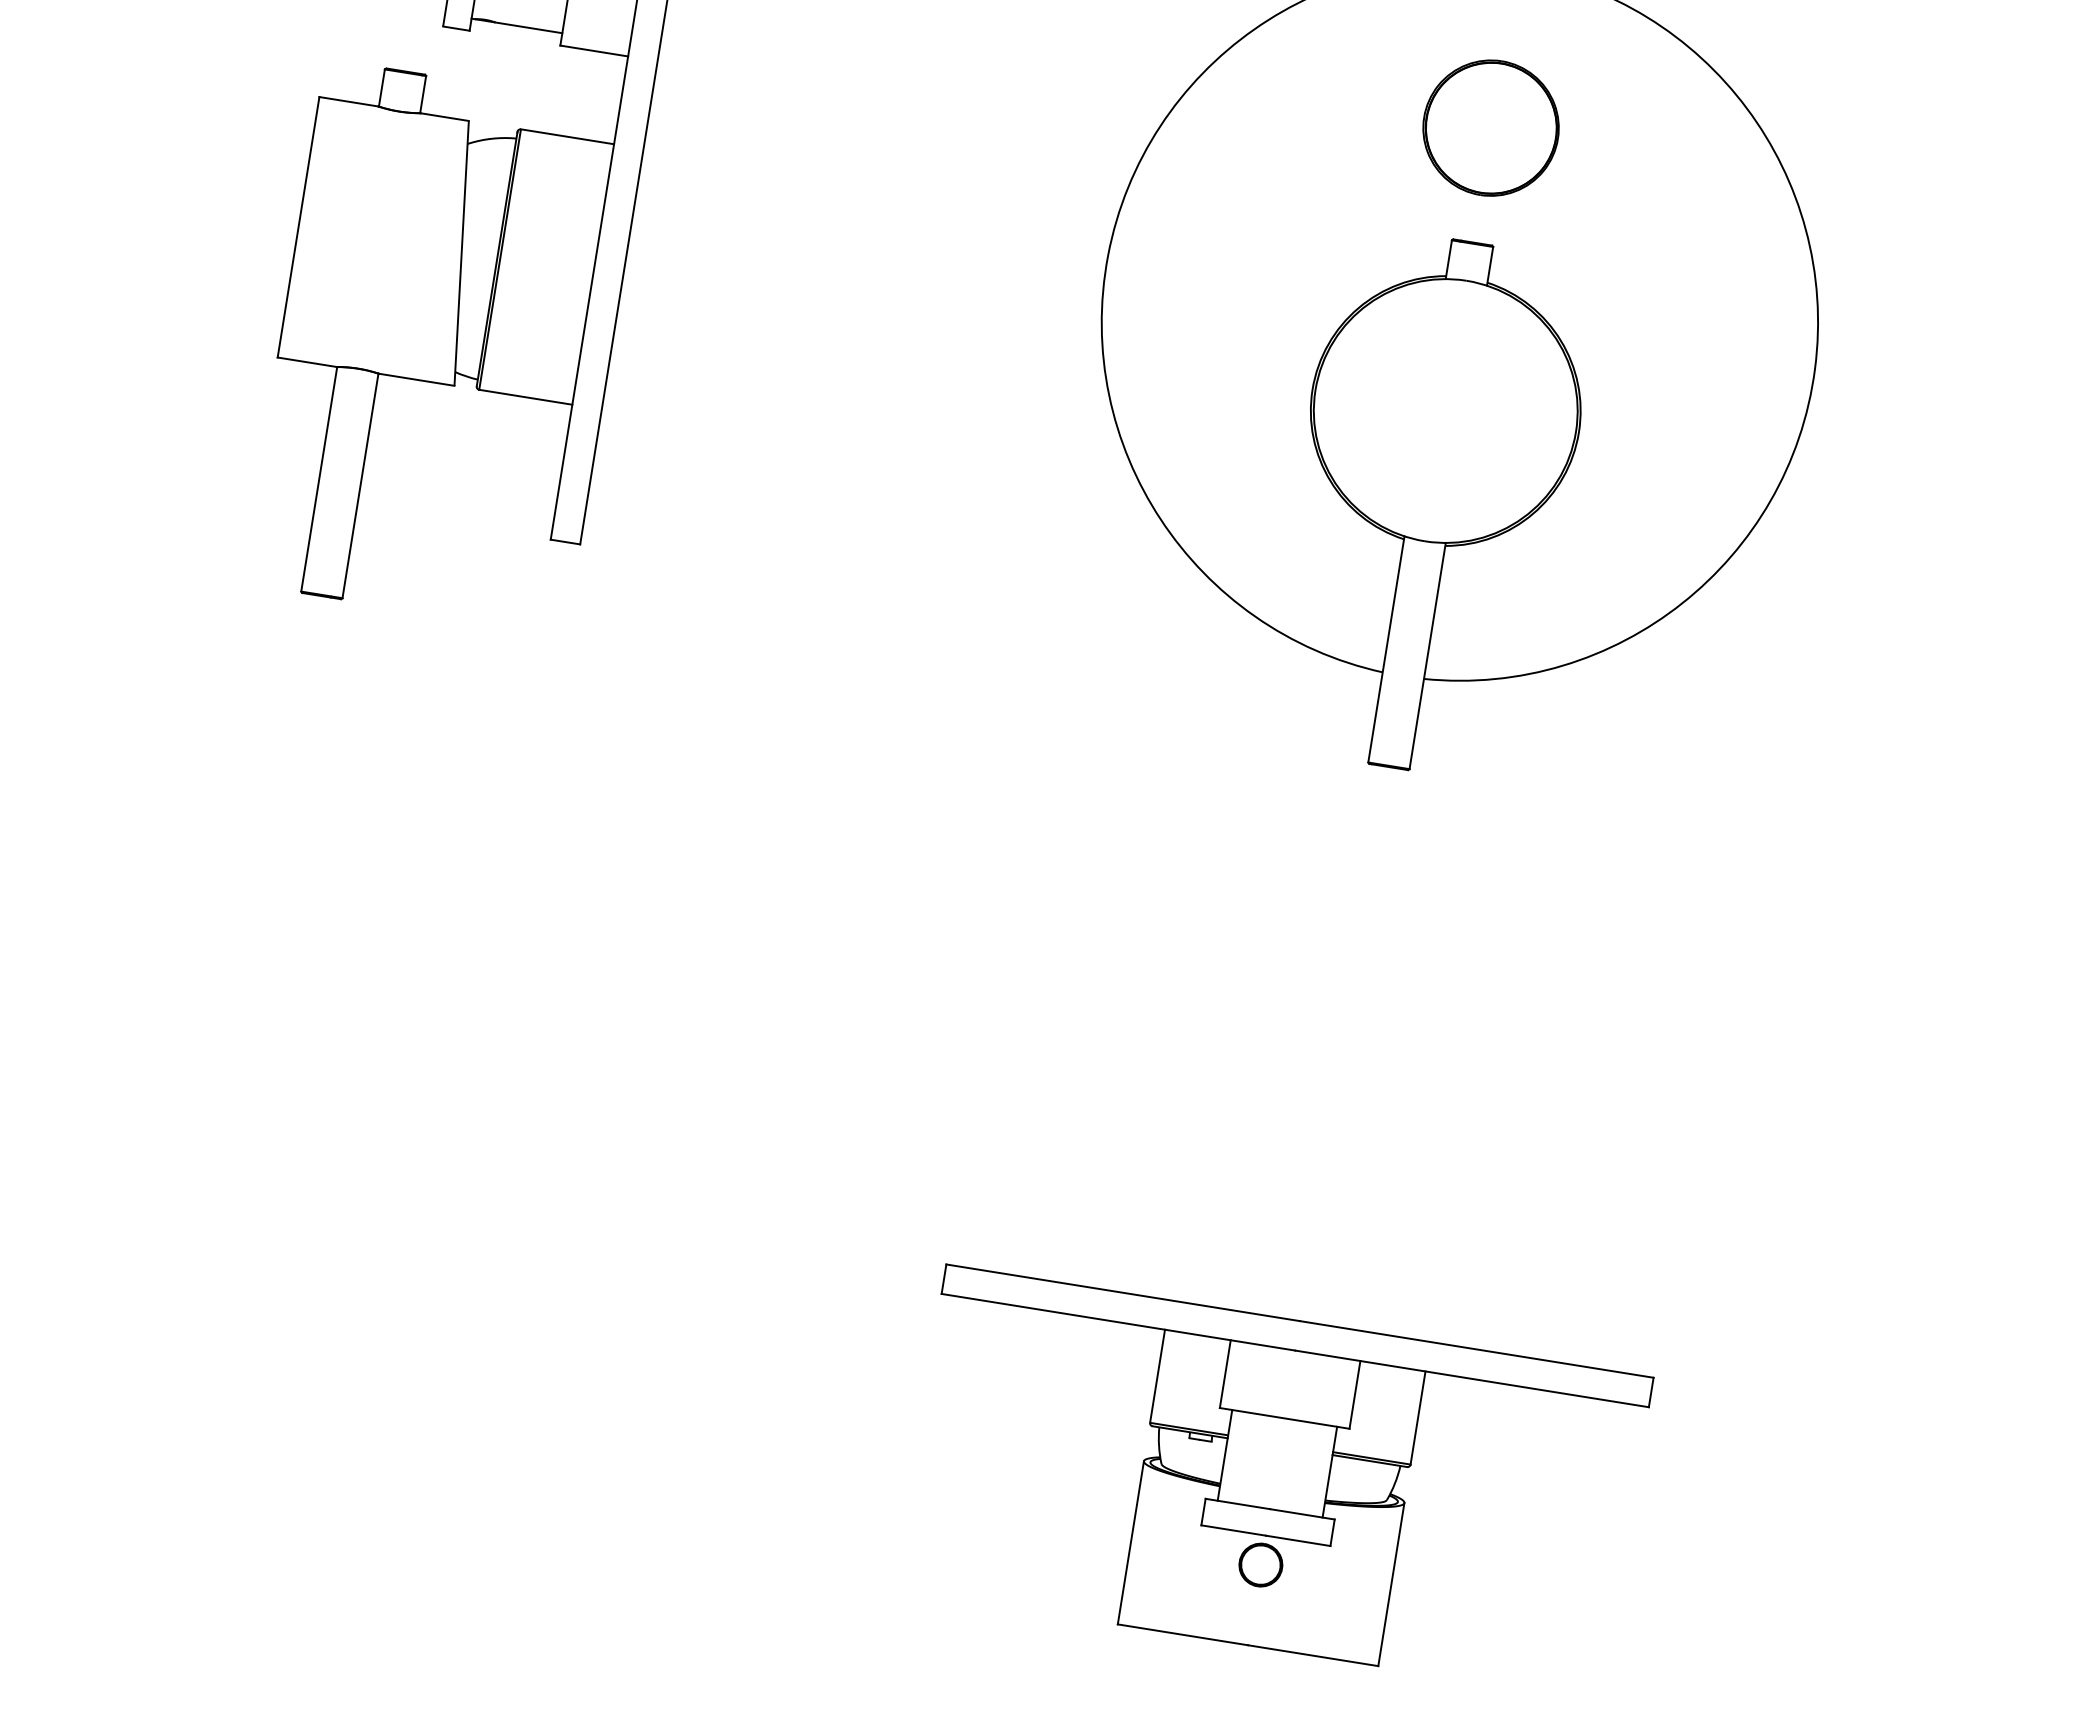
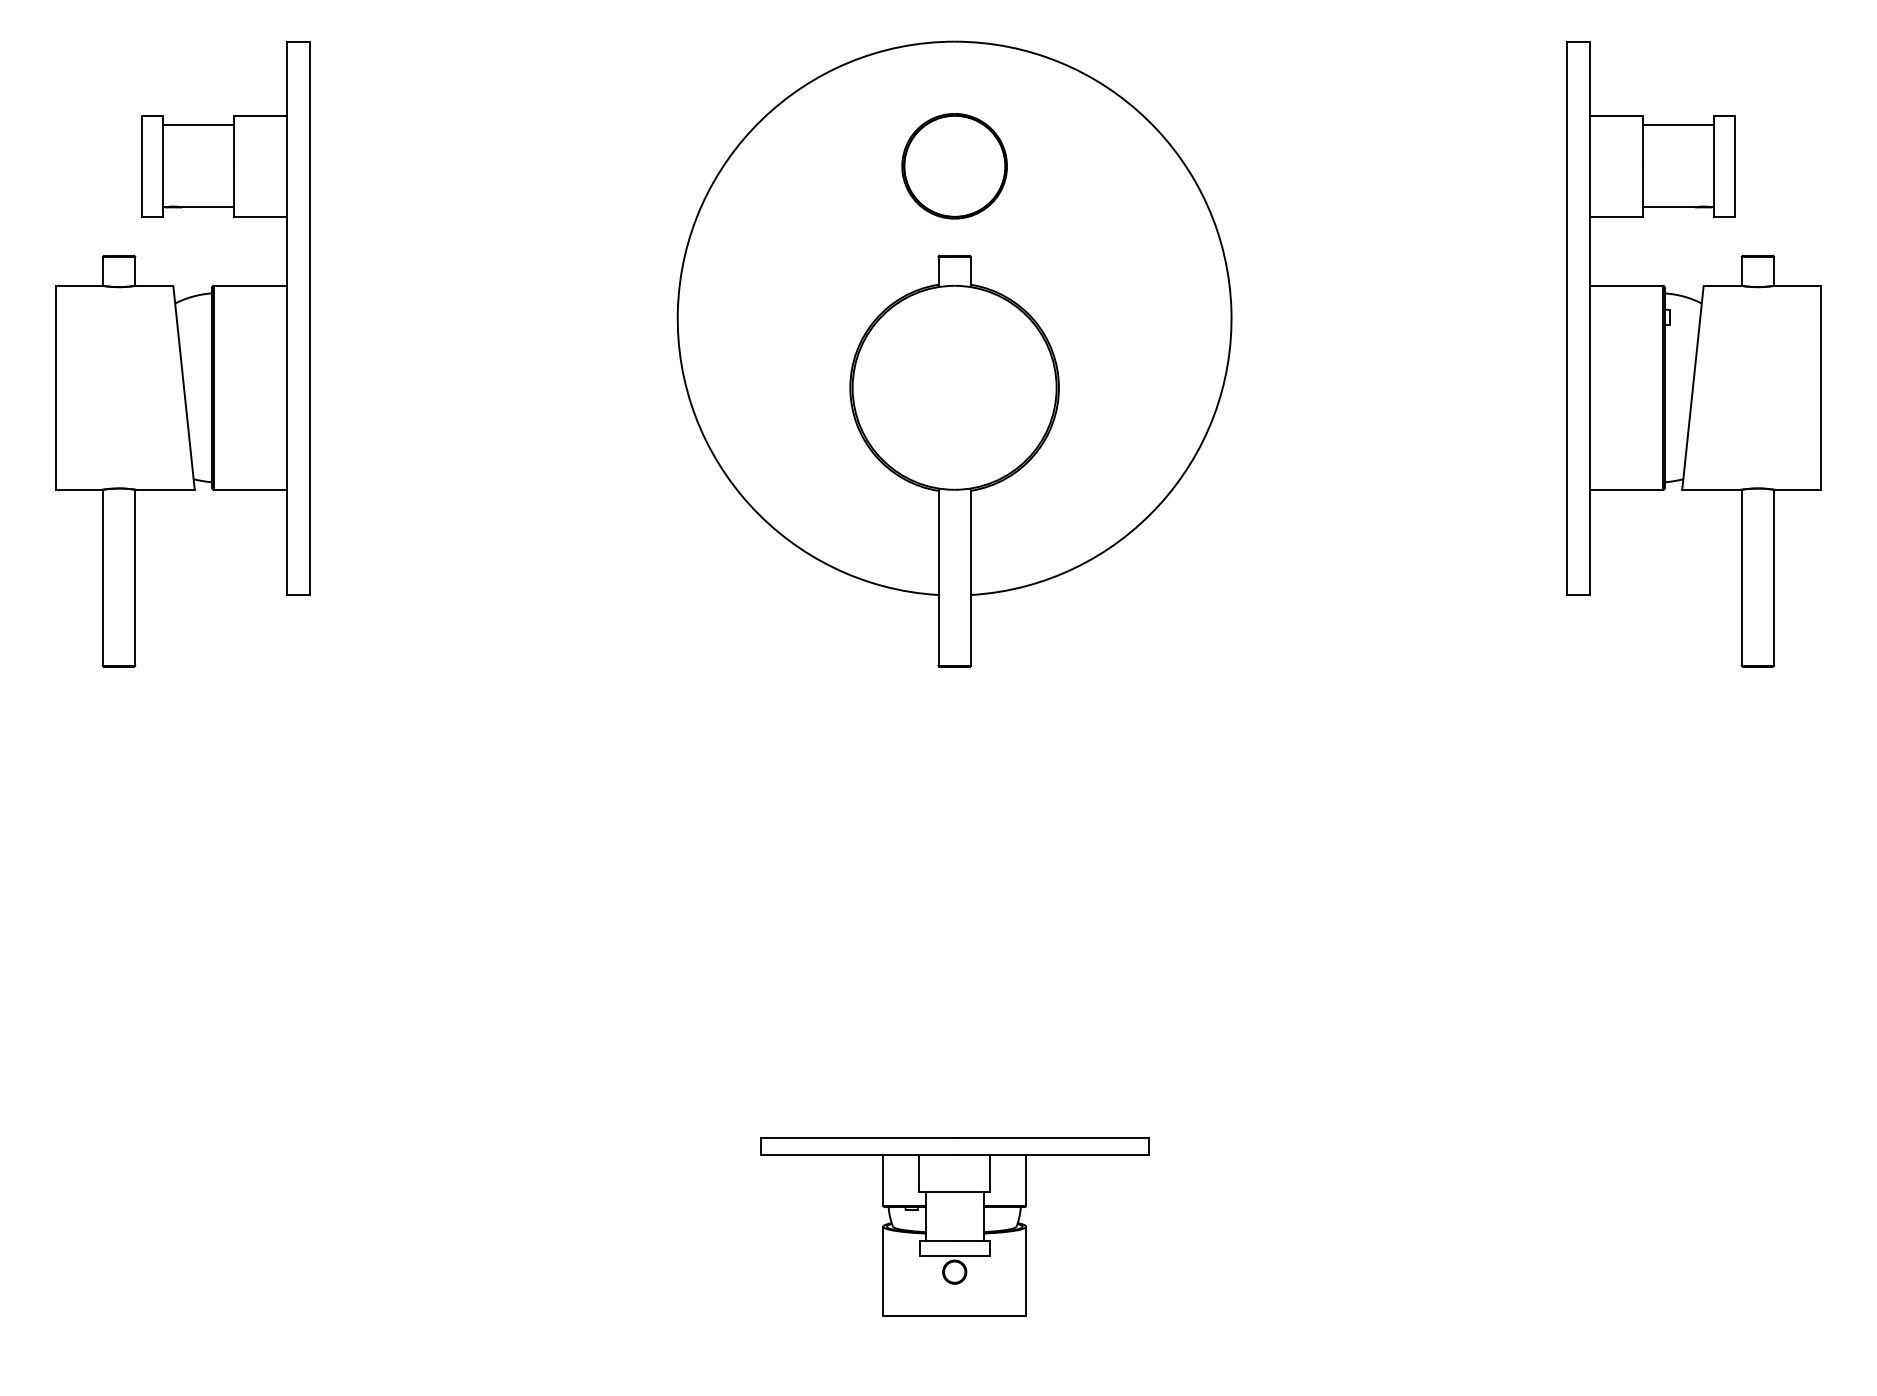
part: (1274, 1482) -> (954, 1226), size x0.7

